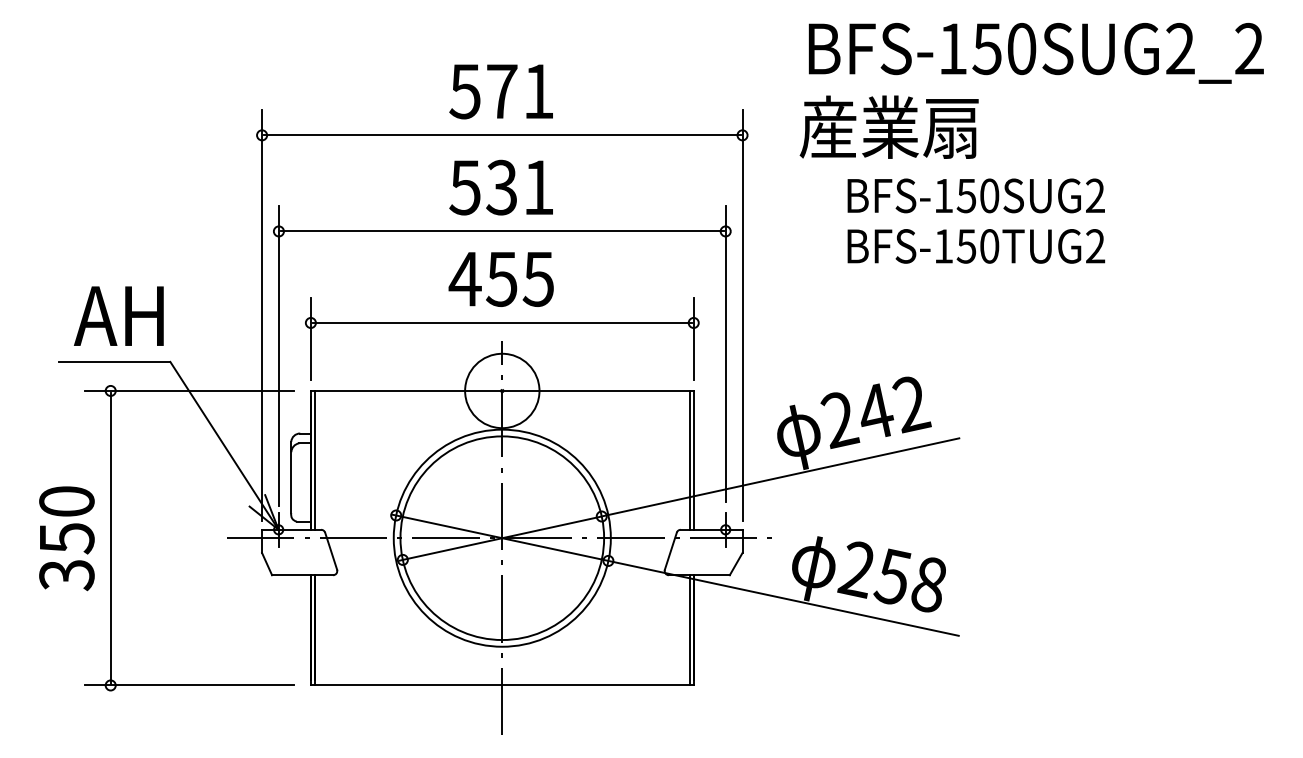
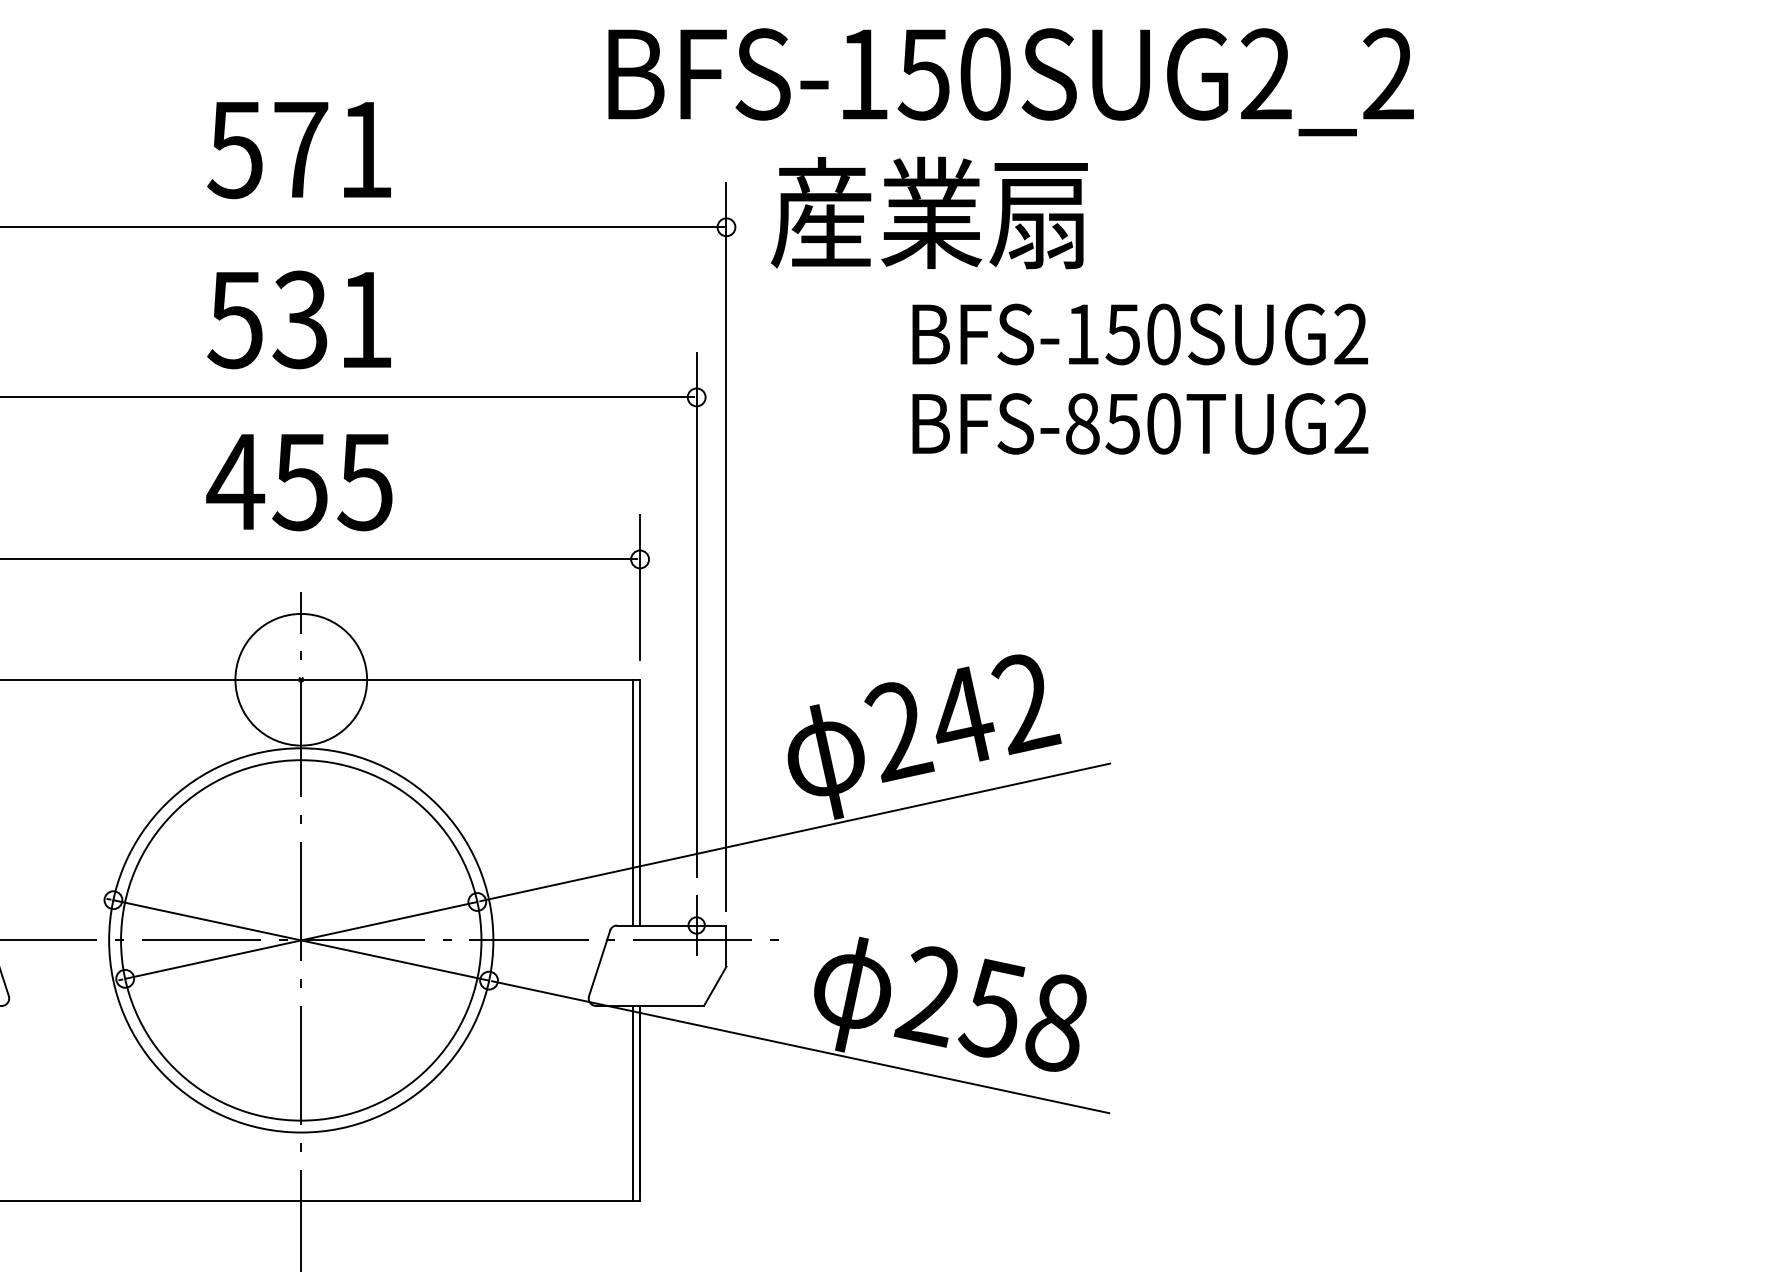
text: (1035, 53) -> (1009, 82), moved
text: (888, 126) -> (928, 211), moved
text: (943, 246) -> (1082, 424), BFS-150TUG2 -> BFS-850TUG2

